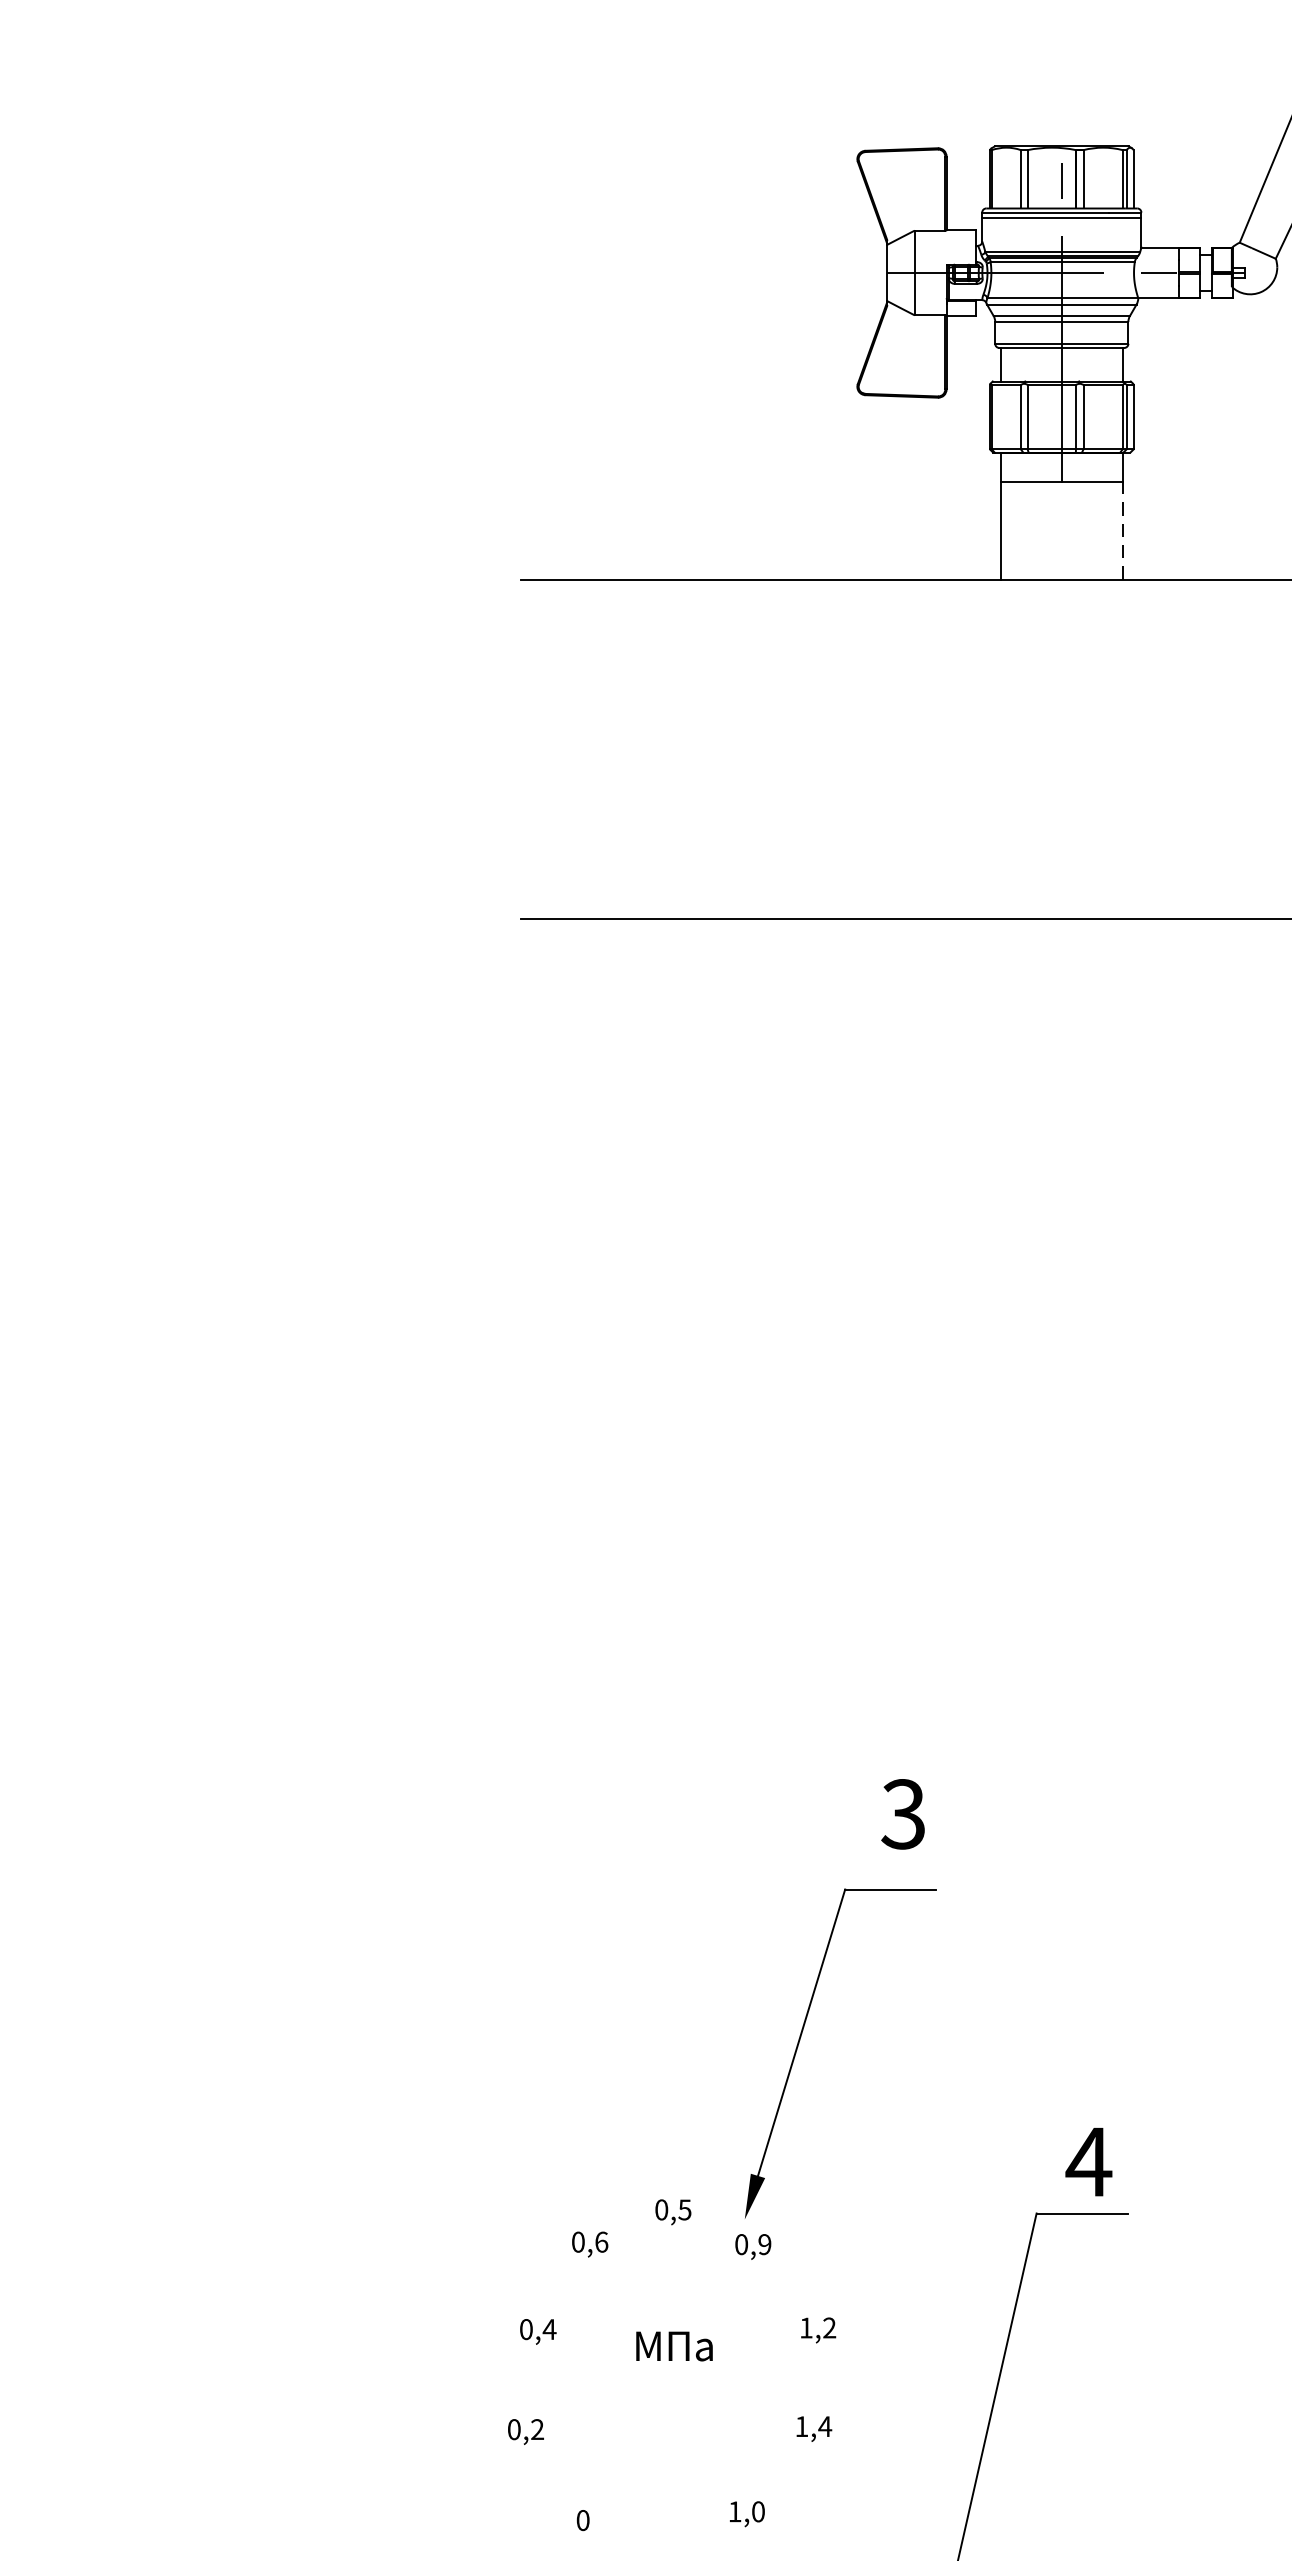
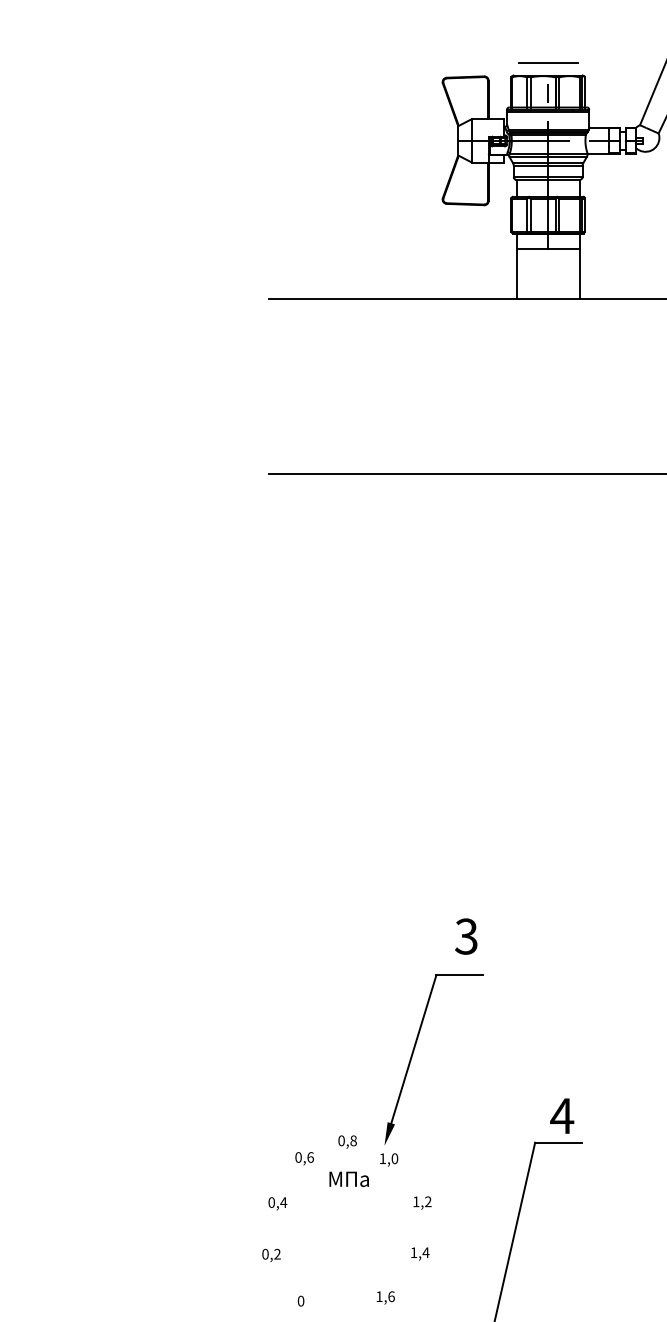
line: (1060, 121) -> (547, 62), added
line: (1122, 529) -> (579, 273), dashed -> solid
text: (684, 2209) -> (353, 1140), 0,5 -> 0,8
text: (752, 2244) -> (388, 1158), 0,9 -> 1,0
text: (673, 2344) -> (348, 1178), moved
text: (758, 2511) -> (391, 1296), 1,0 -> 1,6

